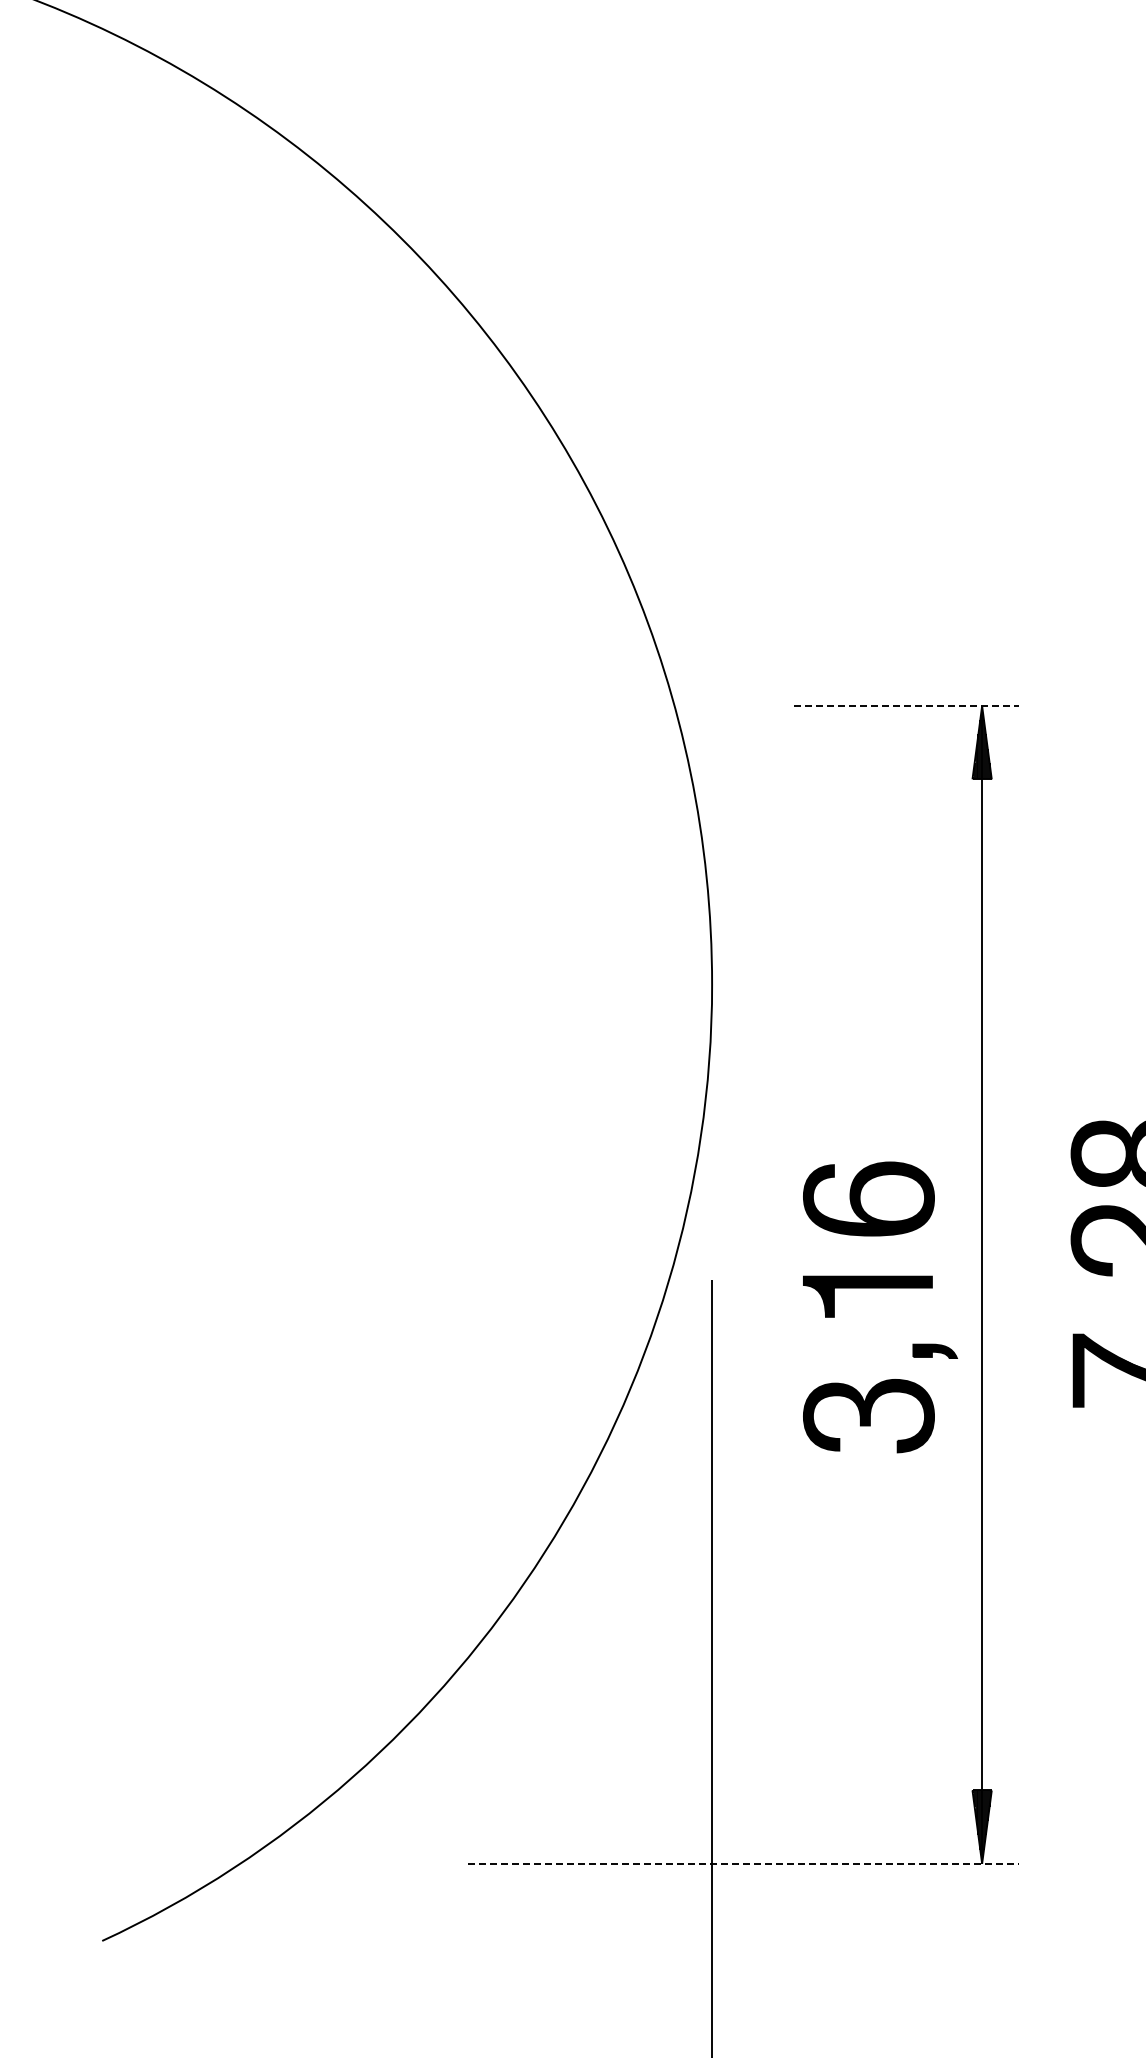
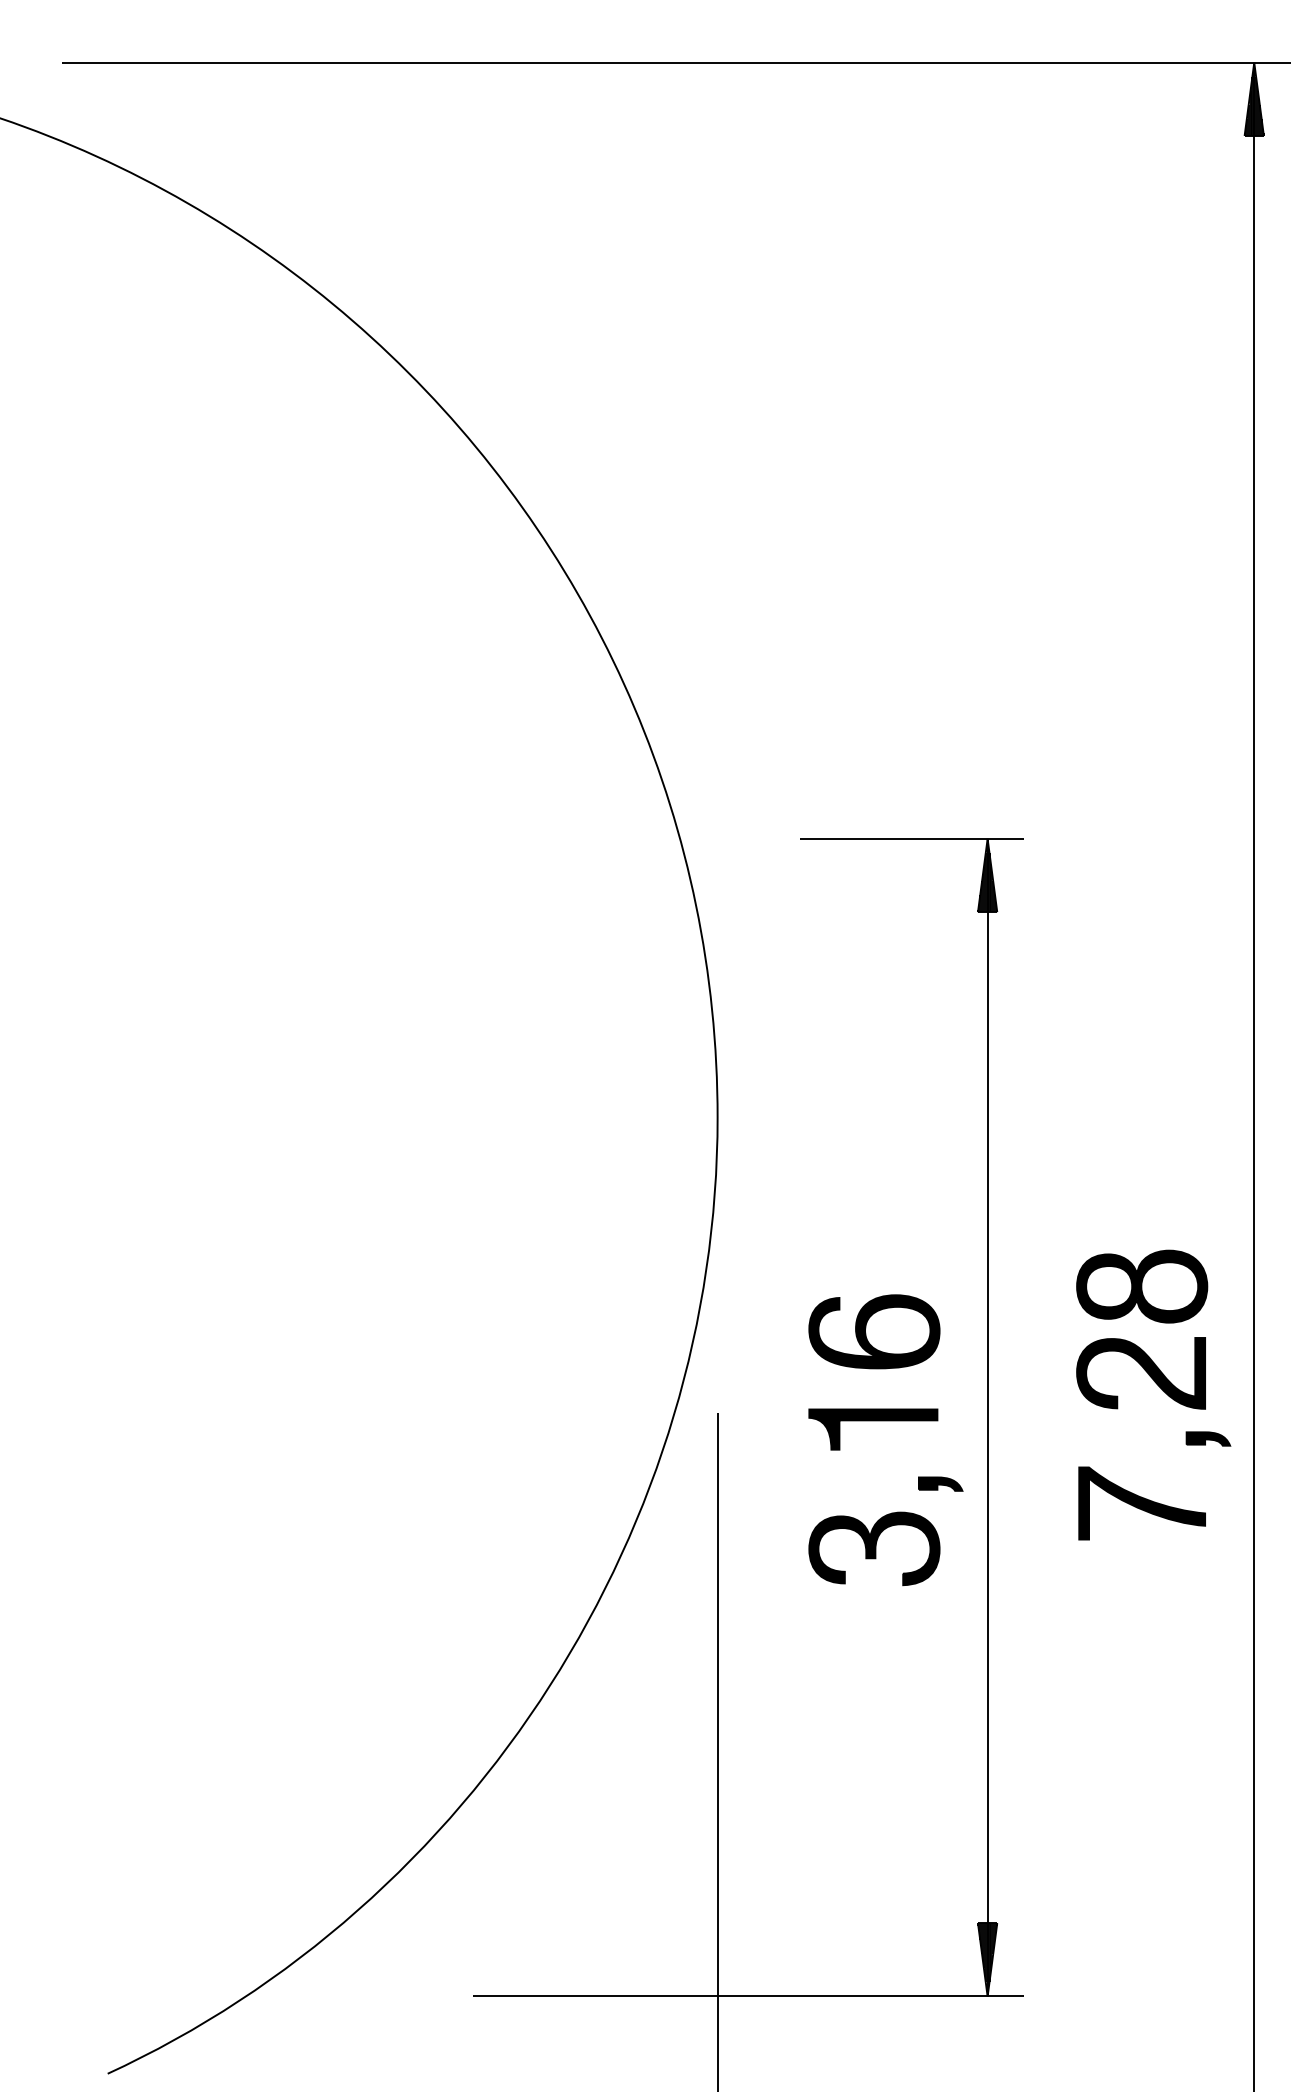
line: (907, 706) -> (912, 839), dashed -> solid
line: (743, 1863) -> (748, 1996), dashed -> solid

